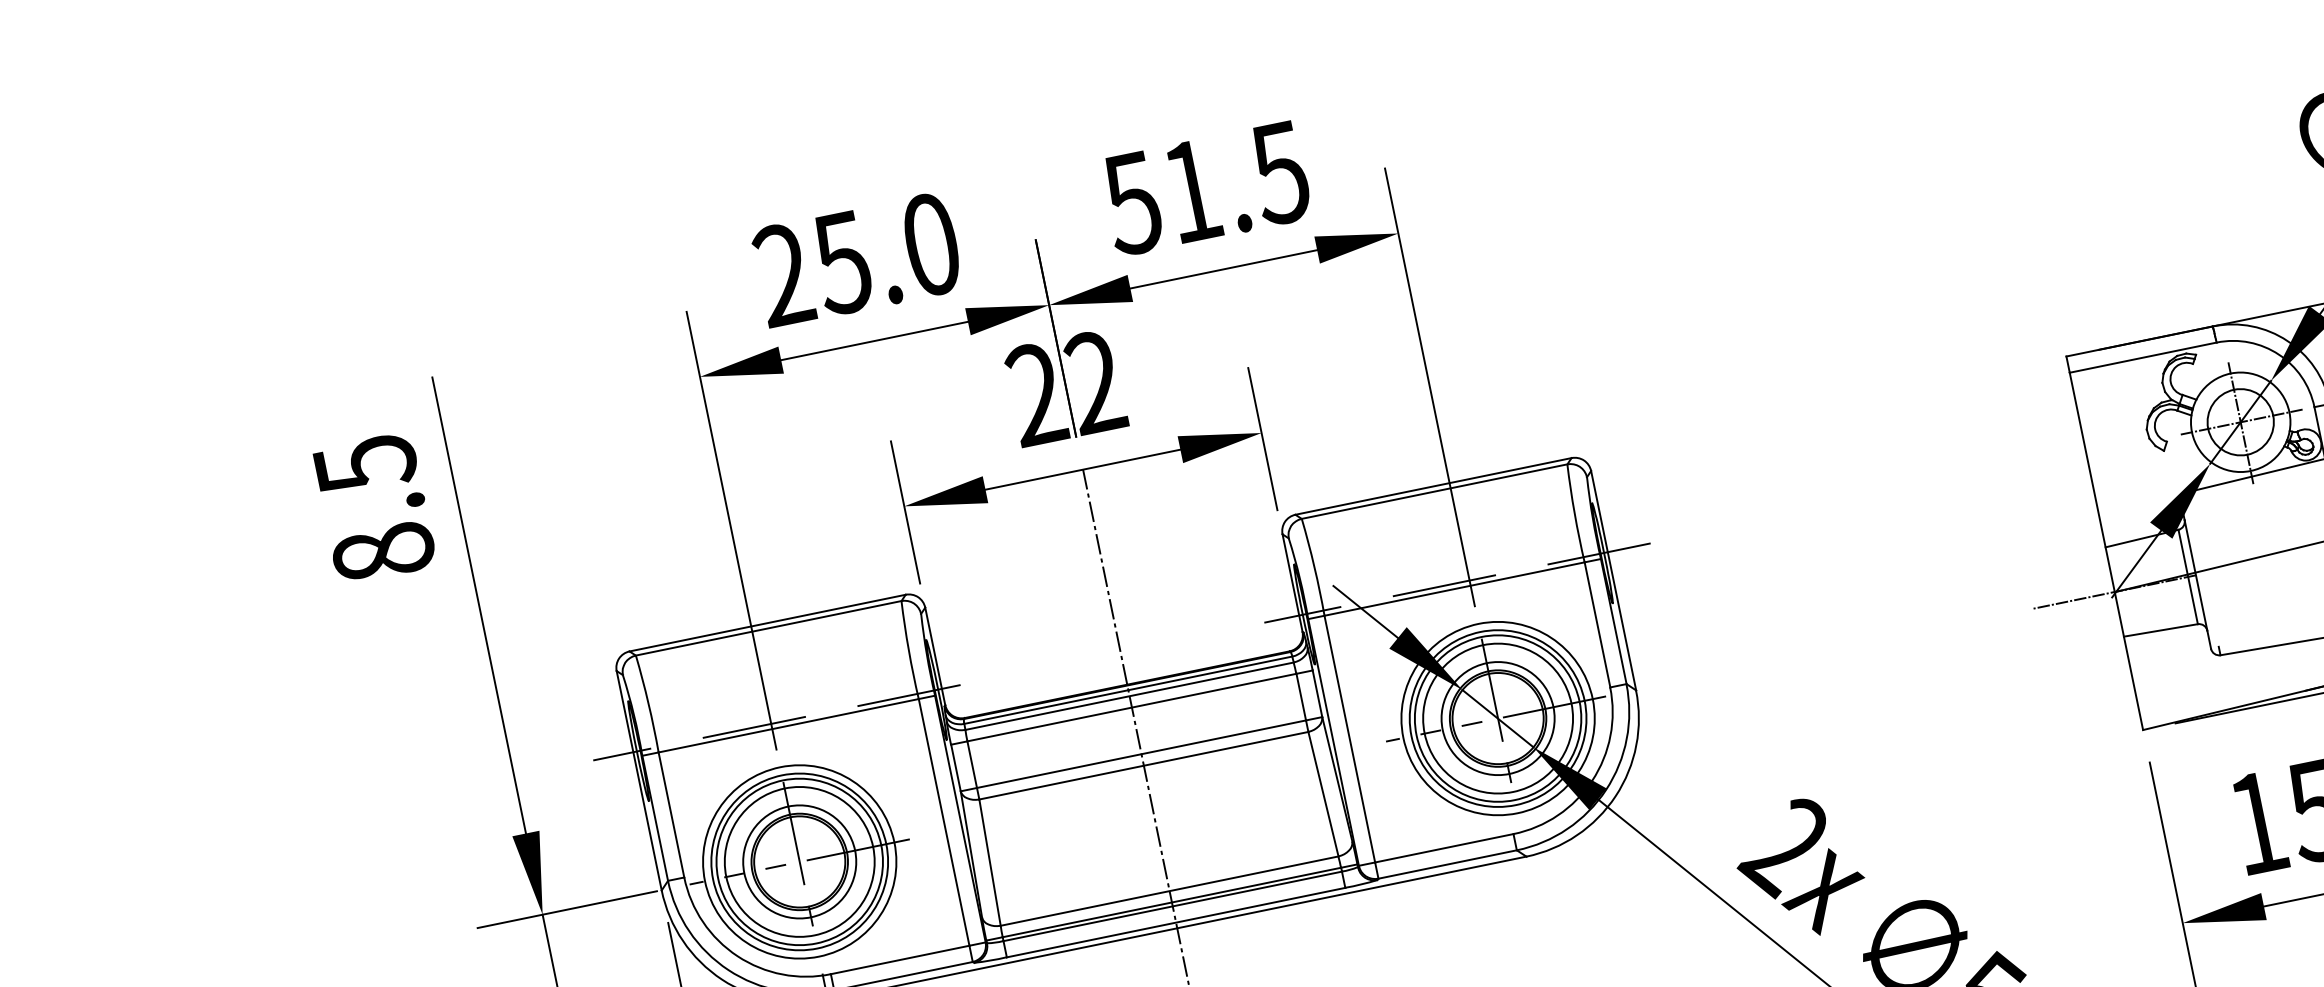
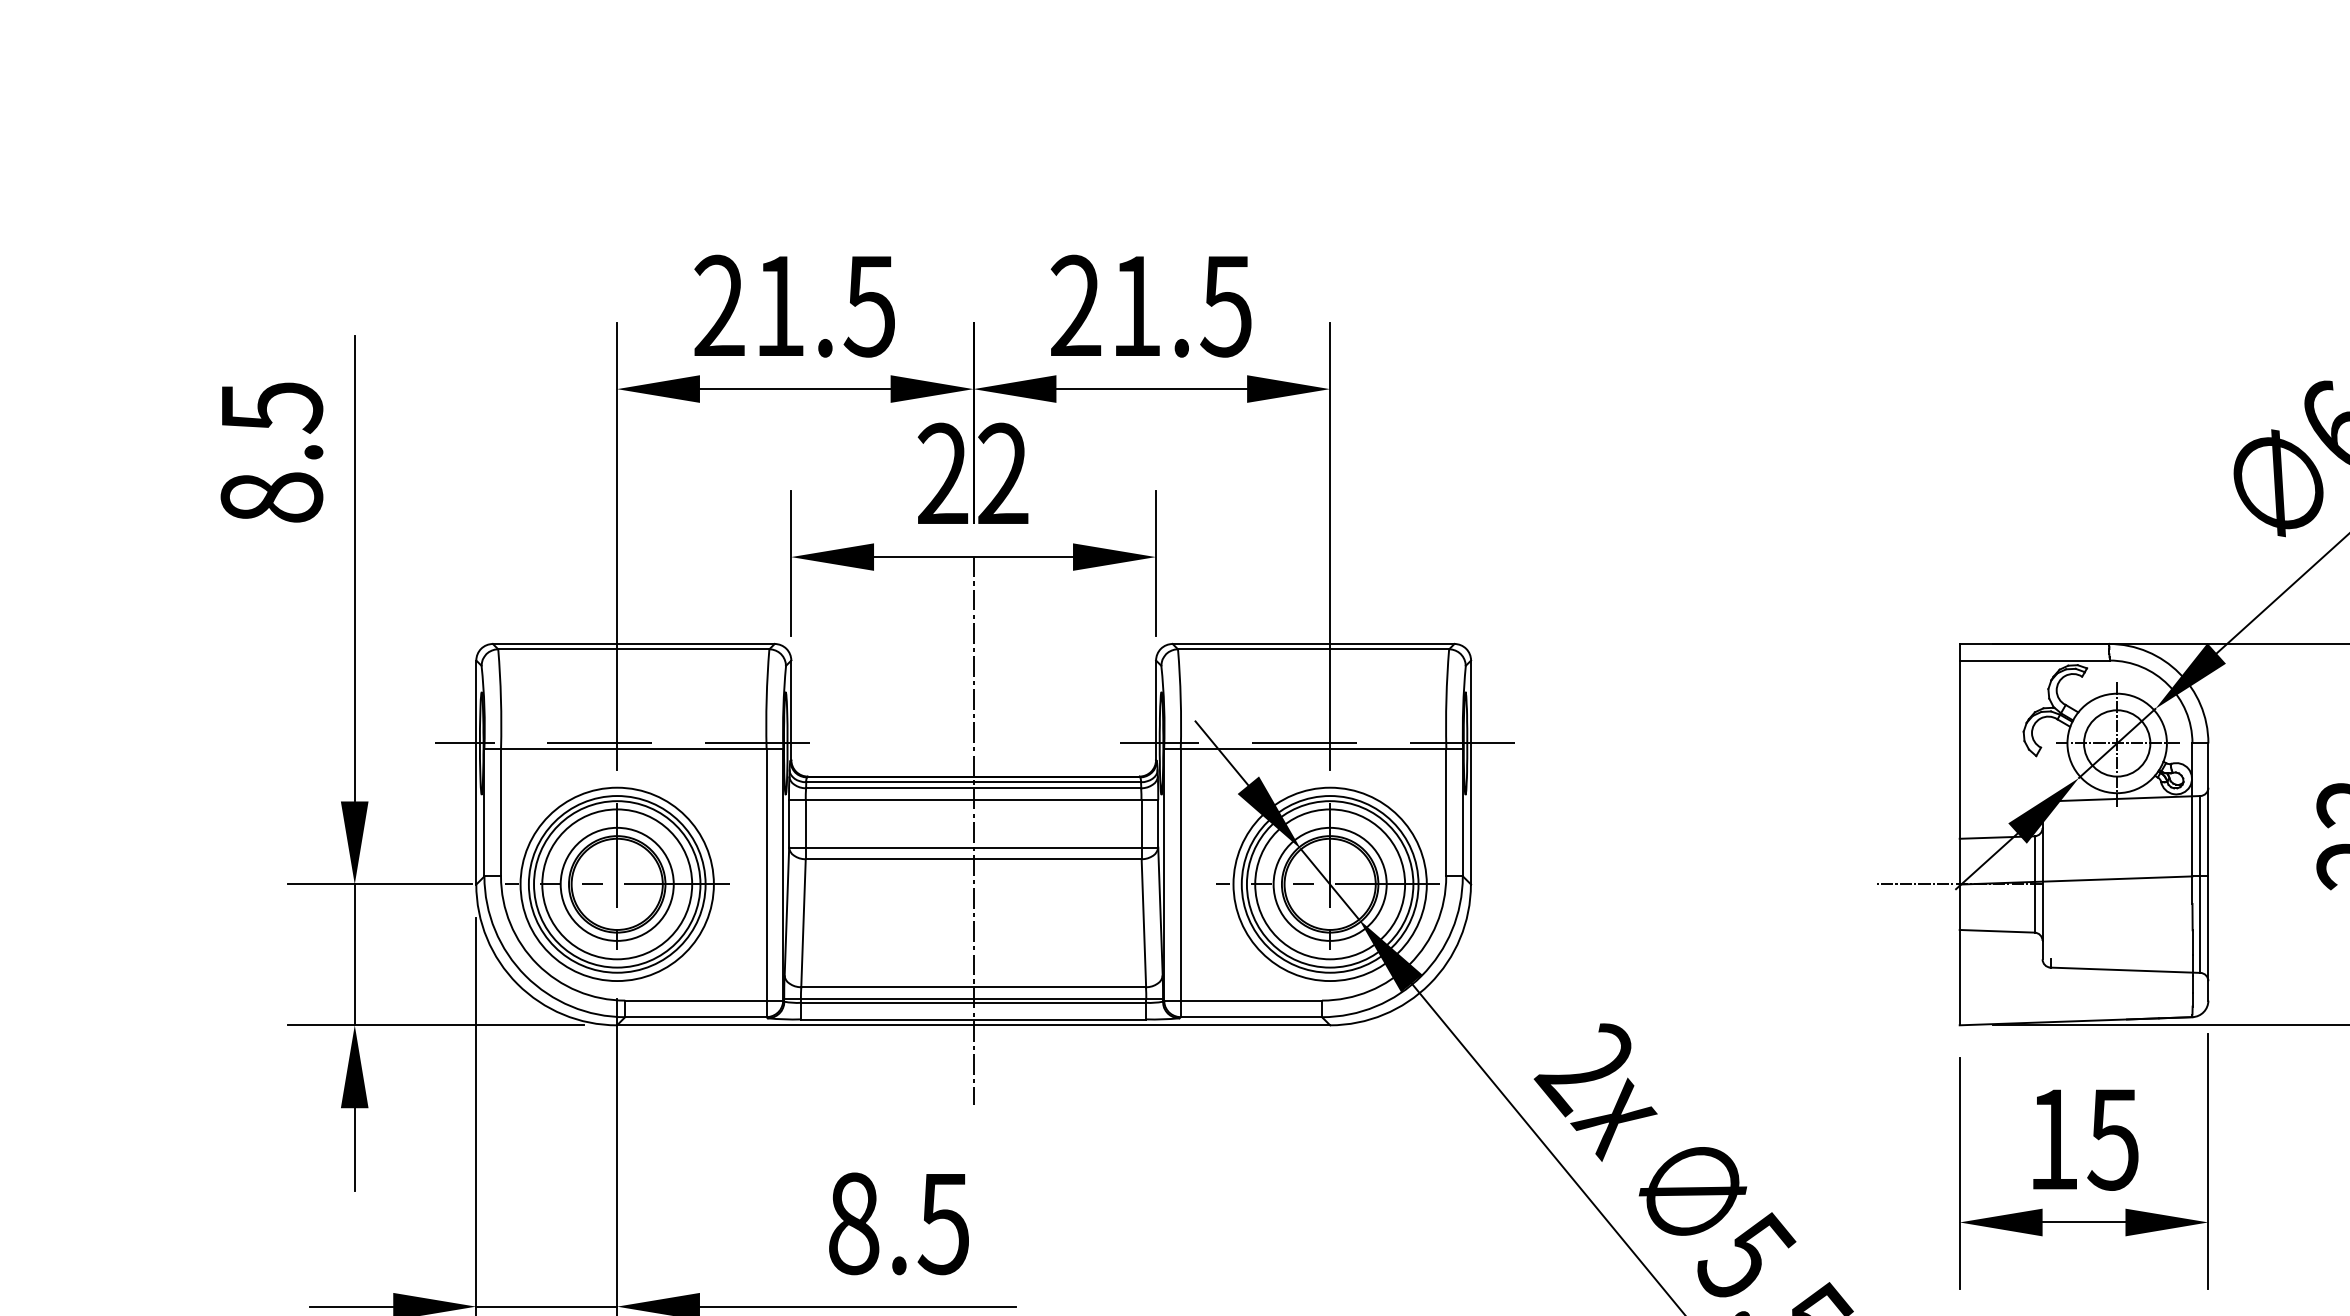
text: (1132, 202) -> (1075, 305), 51.5 -> 21.5
text: (886, 253) -> (824, 305), 25.0 -> 21.5

